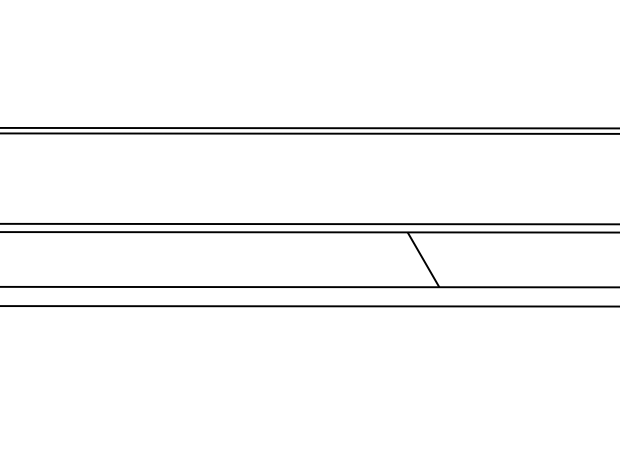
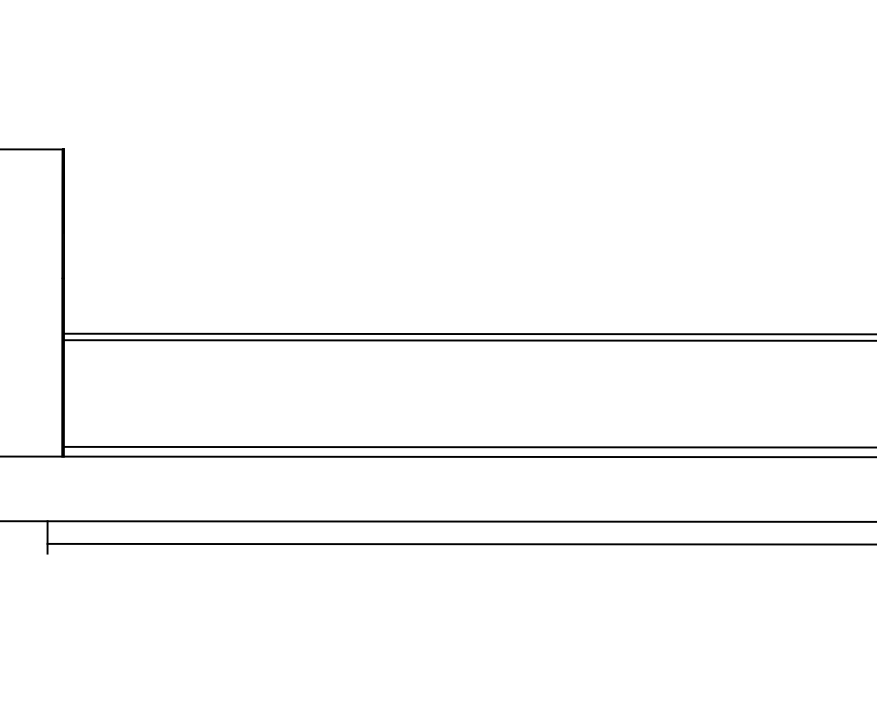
hatch: (423, 259) -> (650, 489), removed

